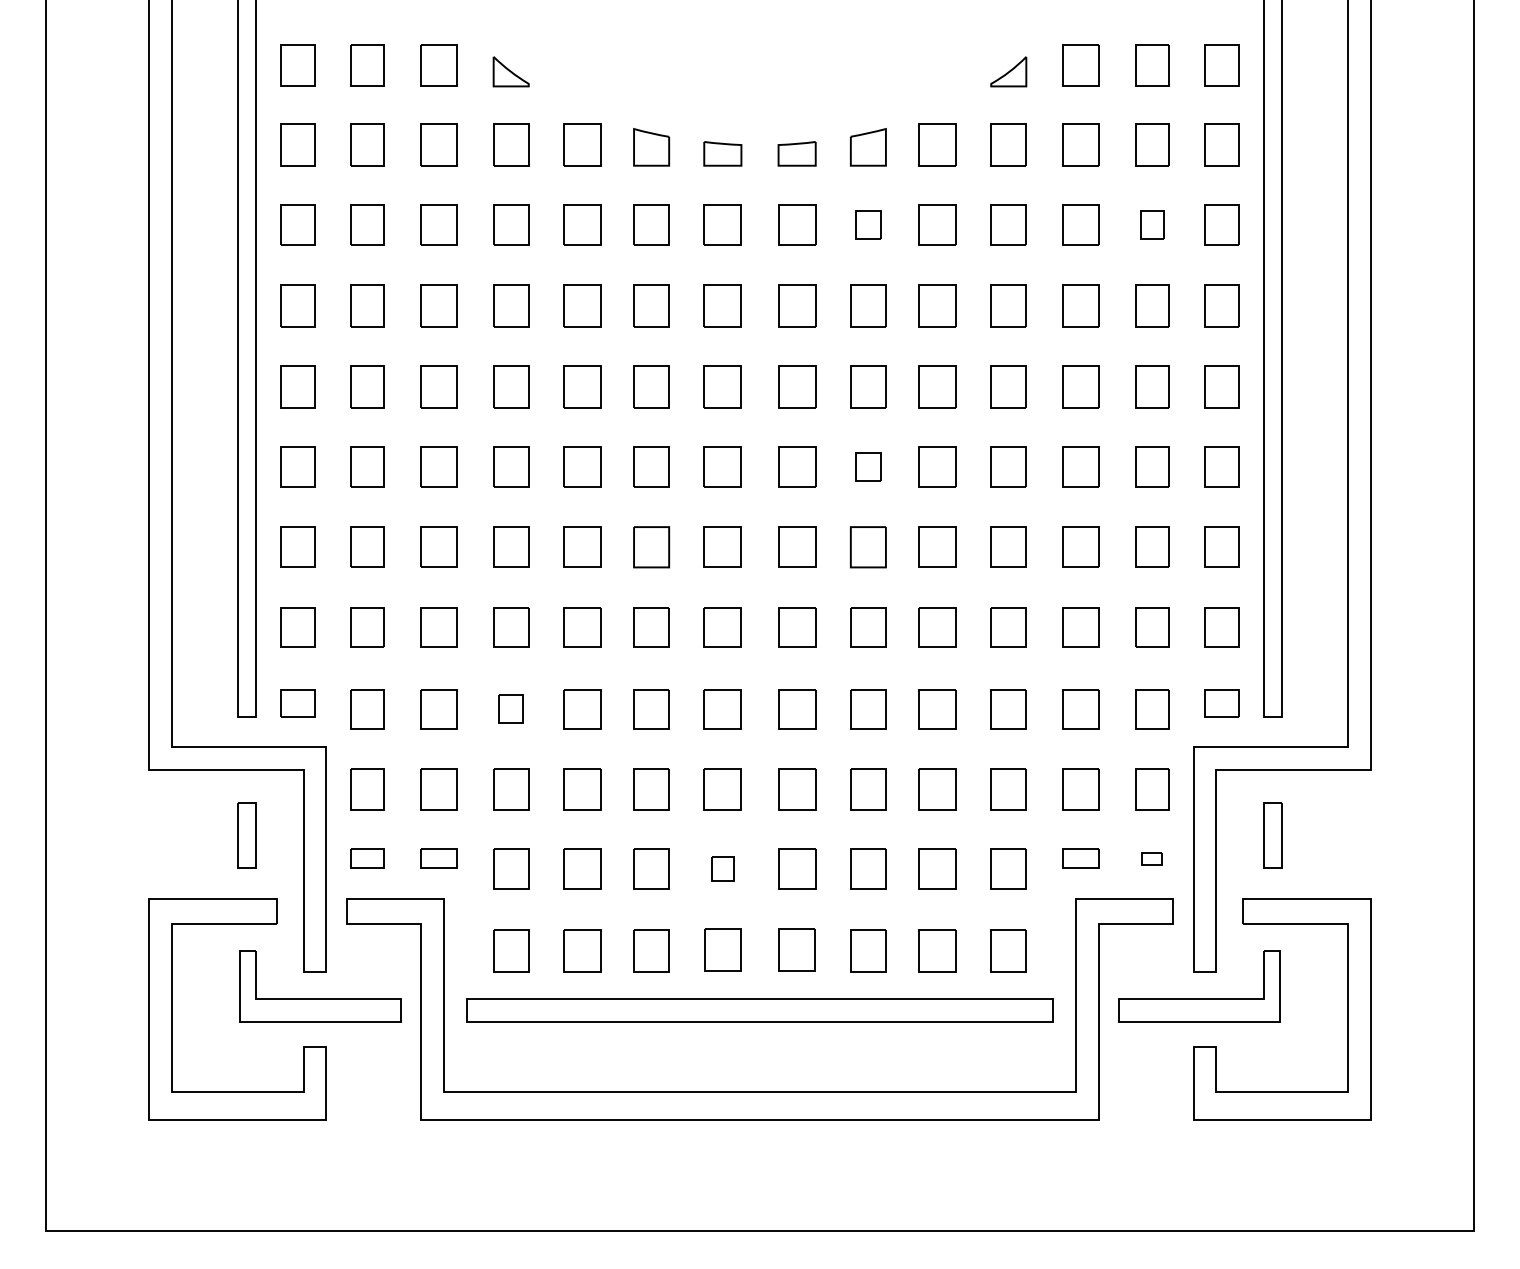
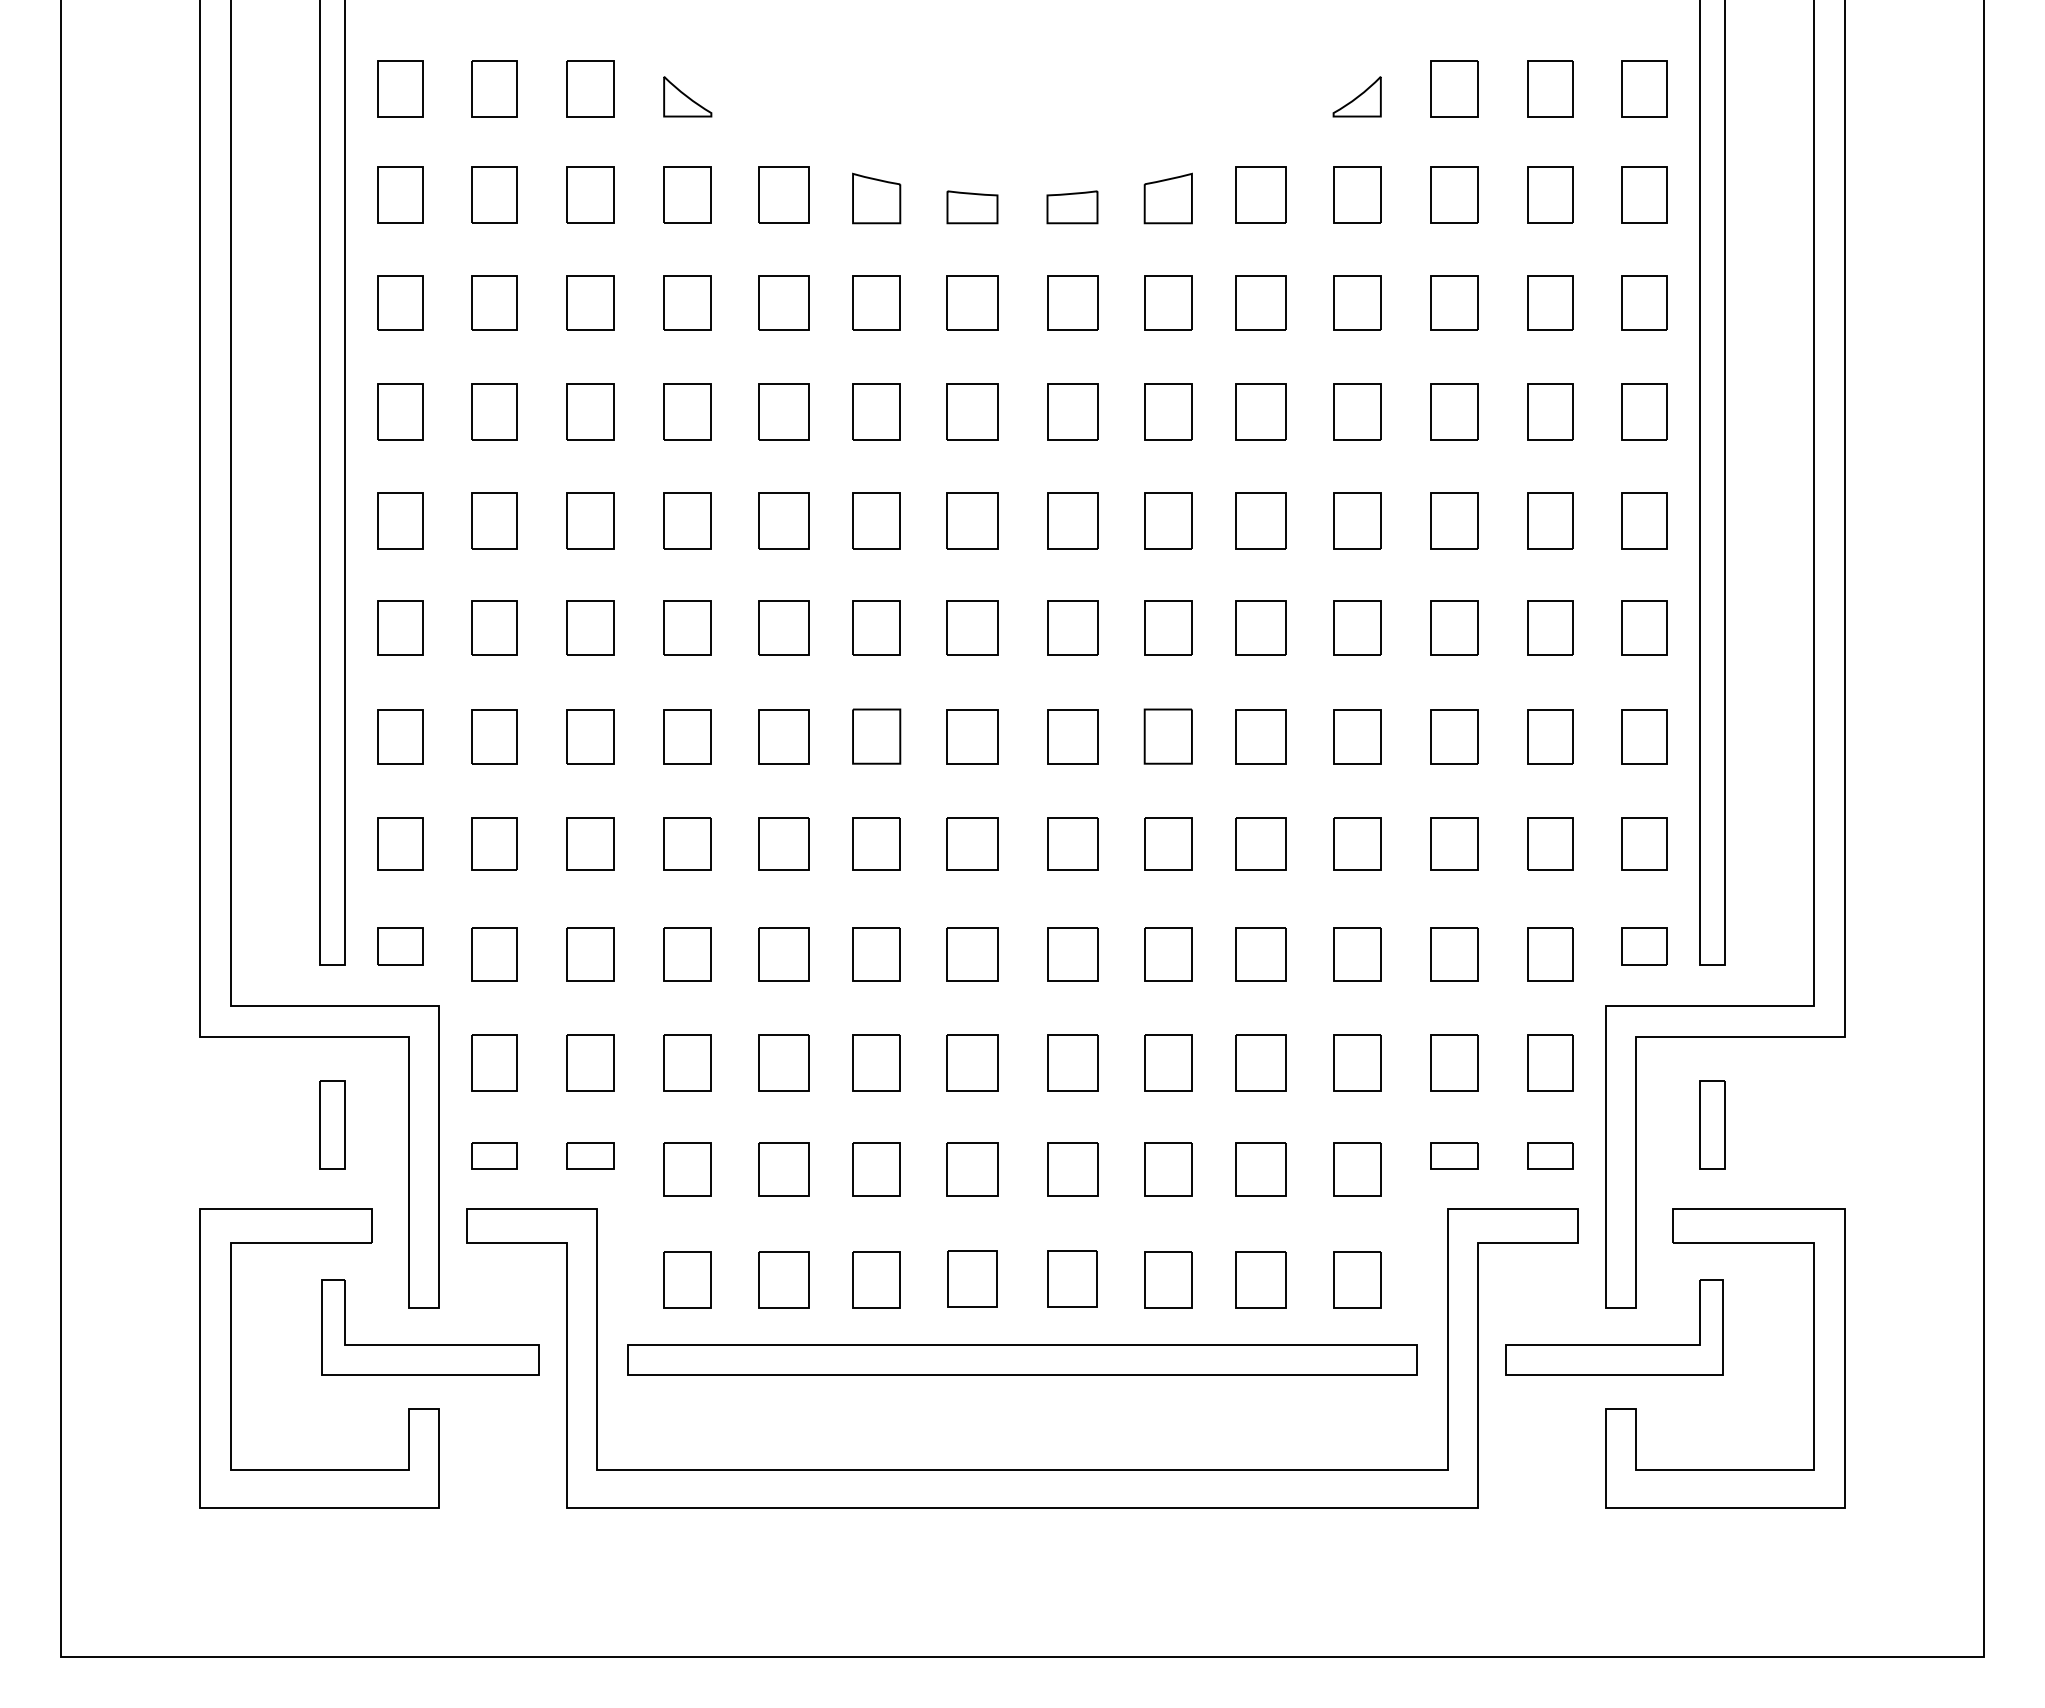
part: (868, 224) -> (1168, 302), size x1.43
part: (1152, 224) -> (1550, 302), size x1.43
part: (868, 466) -> (1168, 627), size x1.43
part: (511, 709) -> (687, 954), size x1.43
part: (1152, 858) -> (1550, 1155), size x1.67
part: (722, 868) -> (972, 1169), size x1.67

